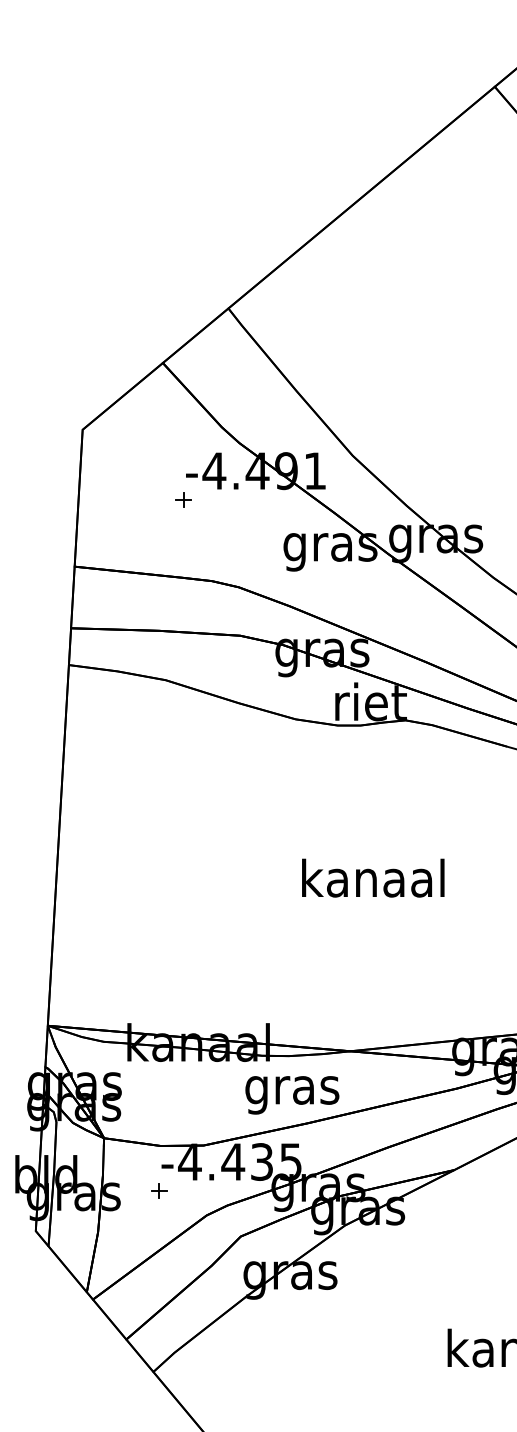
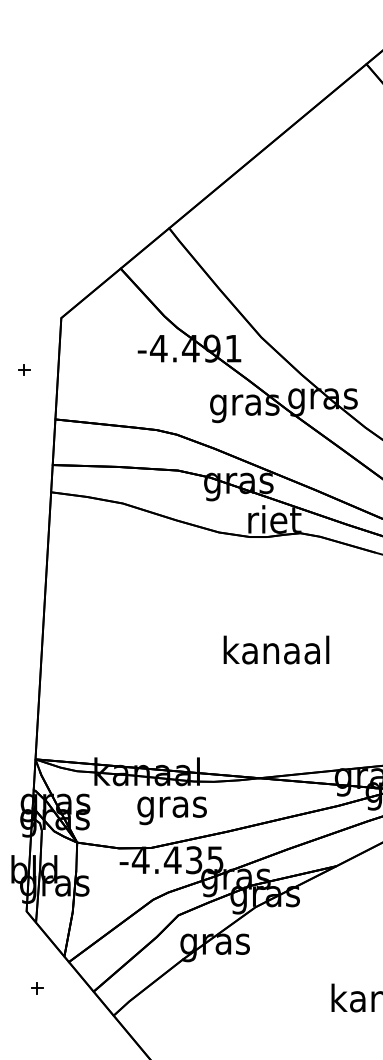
part: (183, 499) -> (24, 369), moved
text: (292, 1095) -> (172, 810), moved
part: (159, 1190) -> (37, 987), moved

